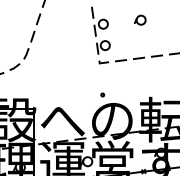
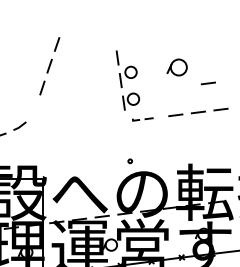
part: (140, 19) -> (177, 66), size x1.4
line: (165, 33) -> (208, 83), added
line: (25, 53) -> (33, 109), removed
part: (112, 61) -> (142, 119), size x0.6

